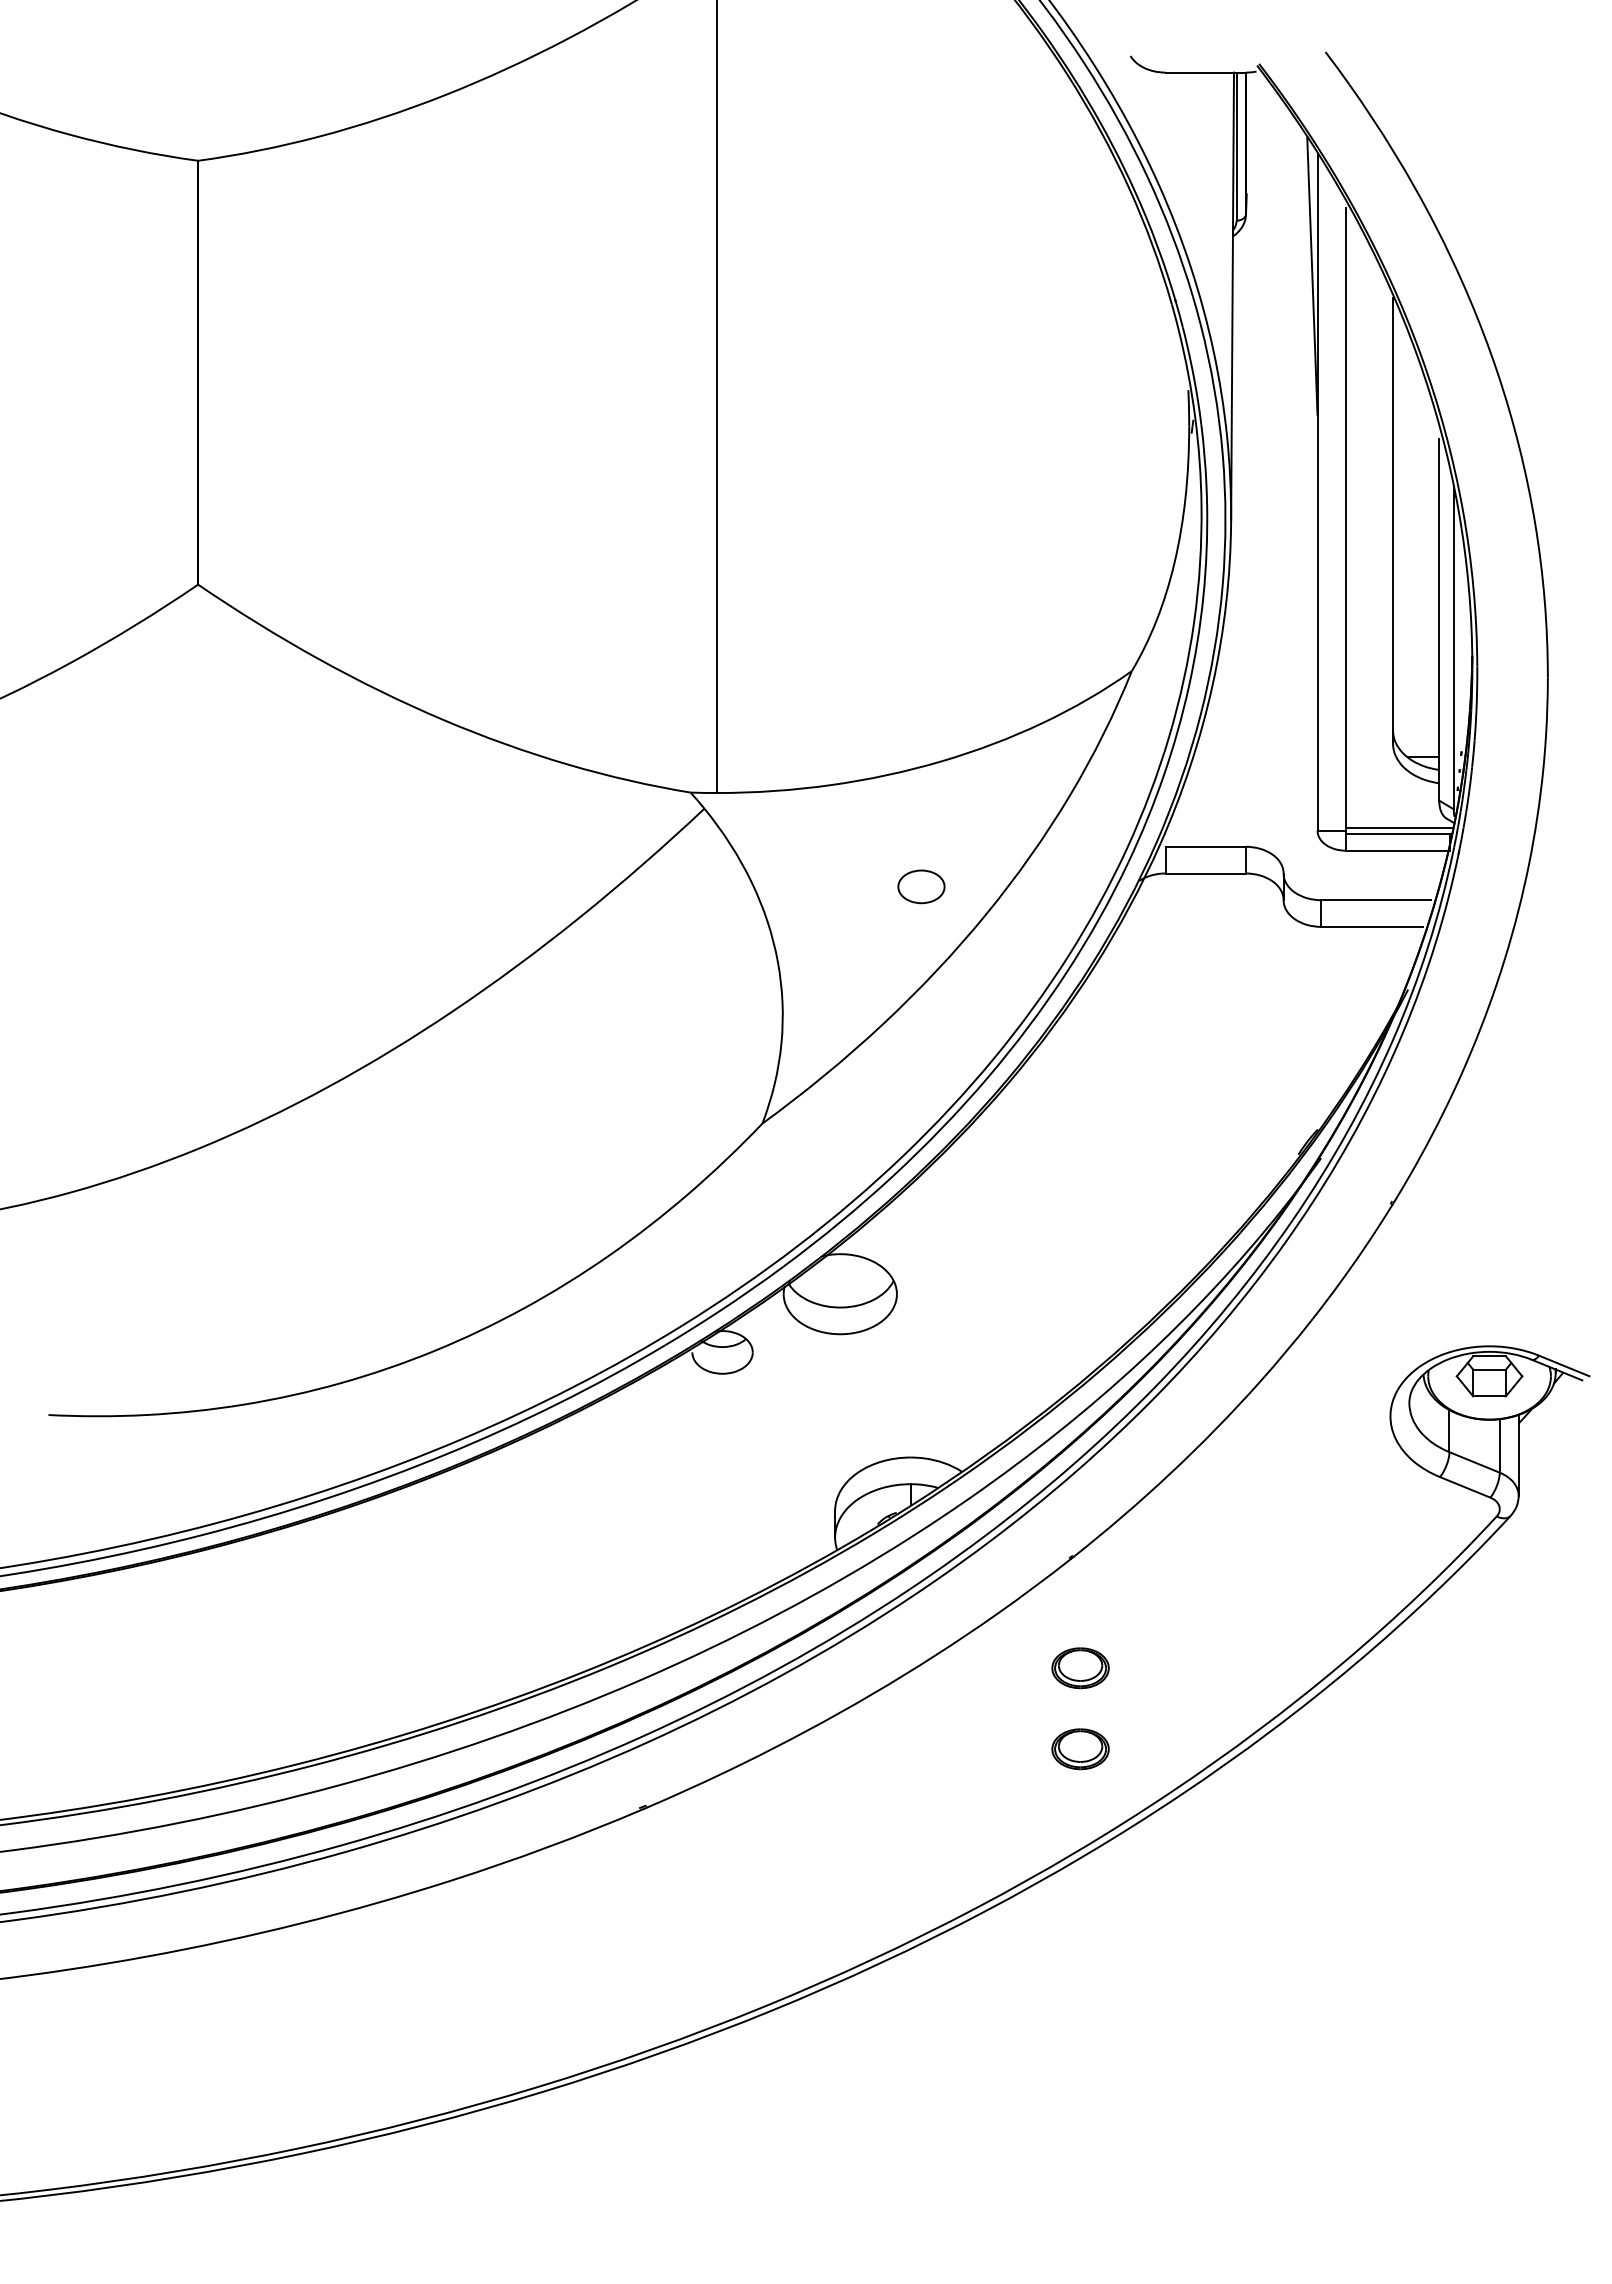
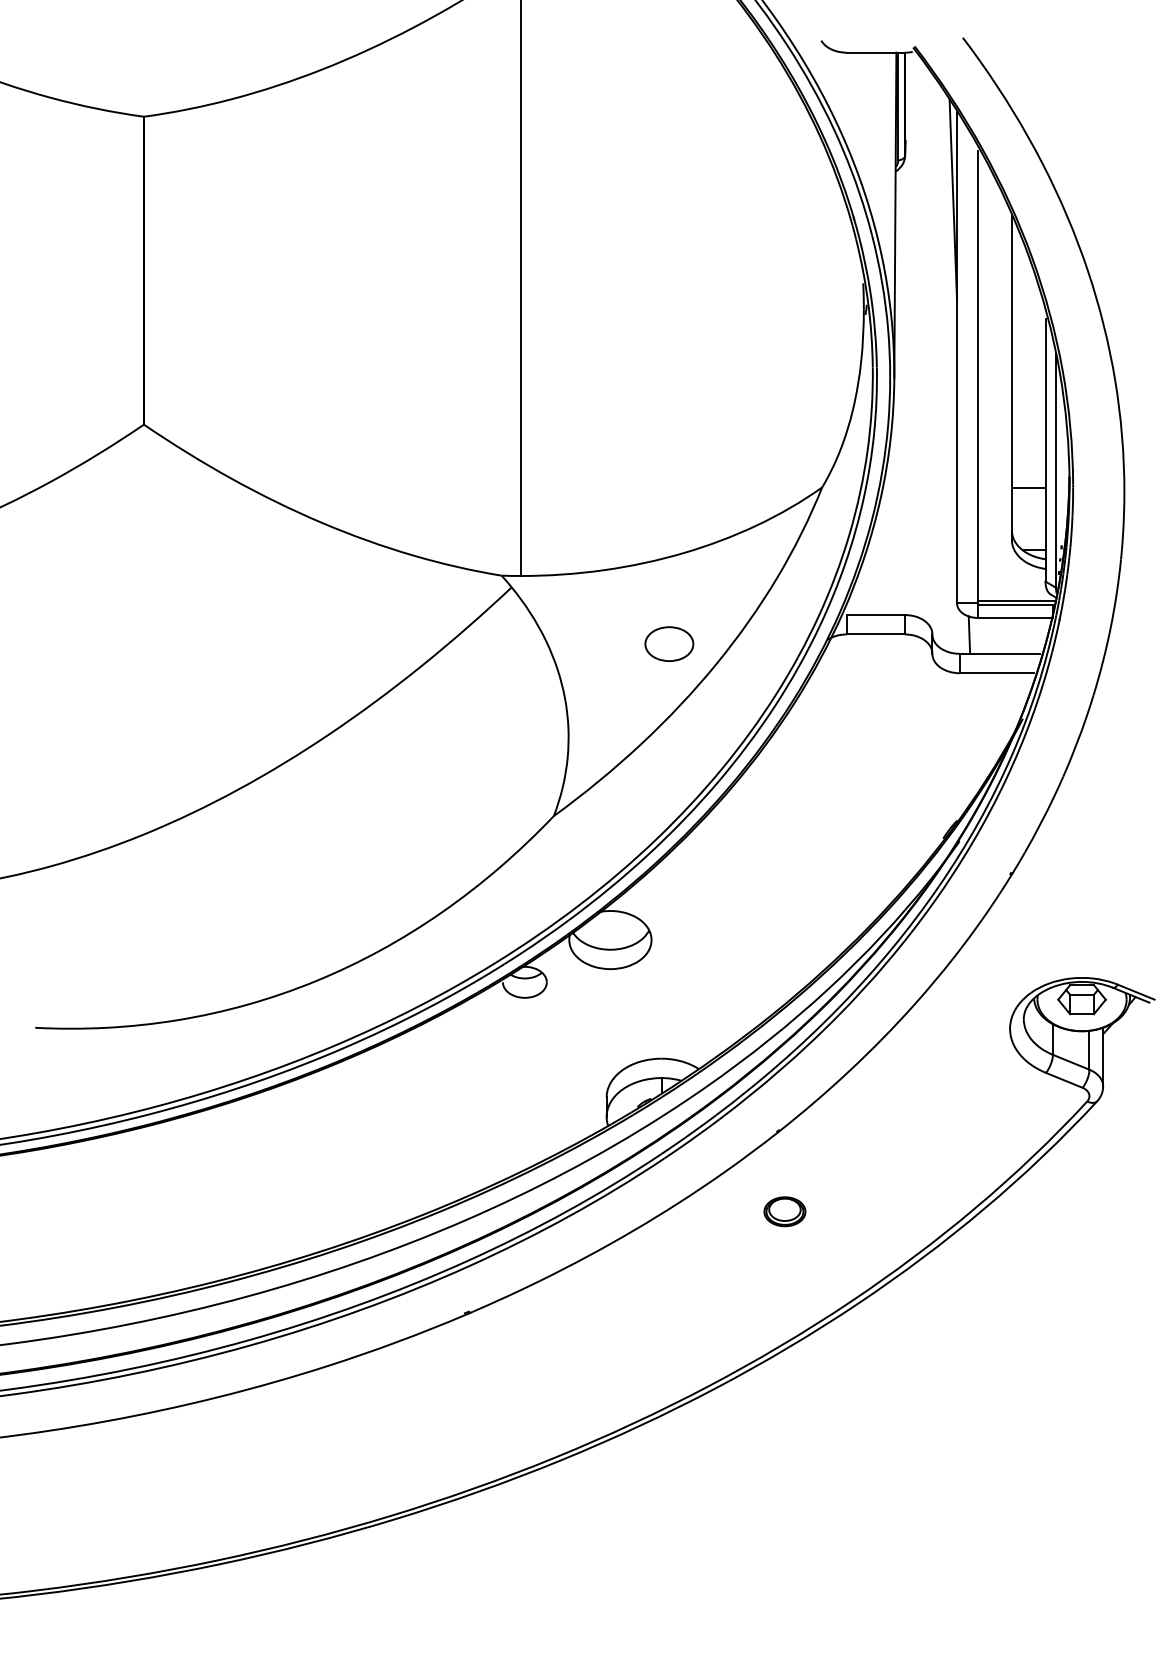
line: (1416, 672) -> (1028, 488), added
line: (1334, 874) -> (969, 635), added
part: (921, 886) -> (669, 643), size x1.43
part: (1080, 1749) -> (784, 1270), removed

